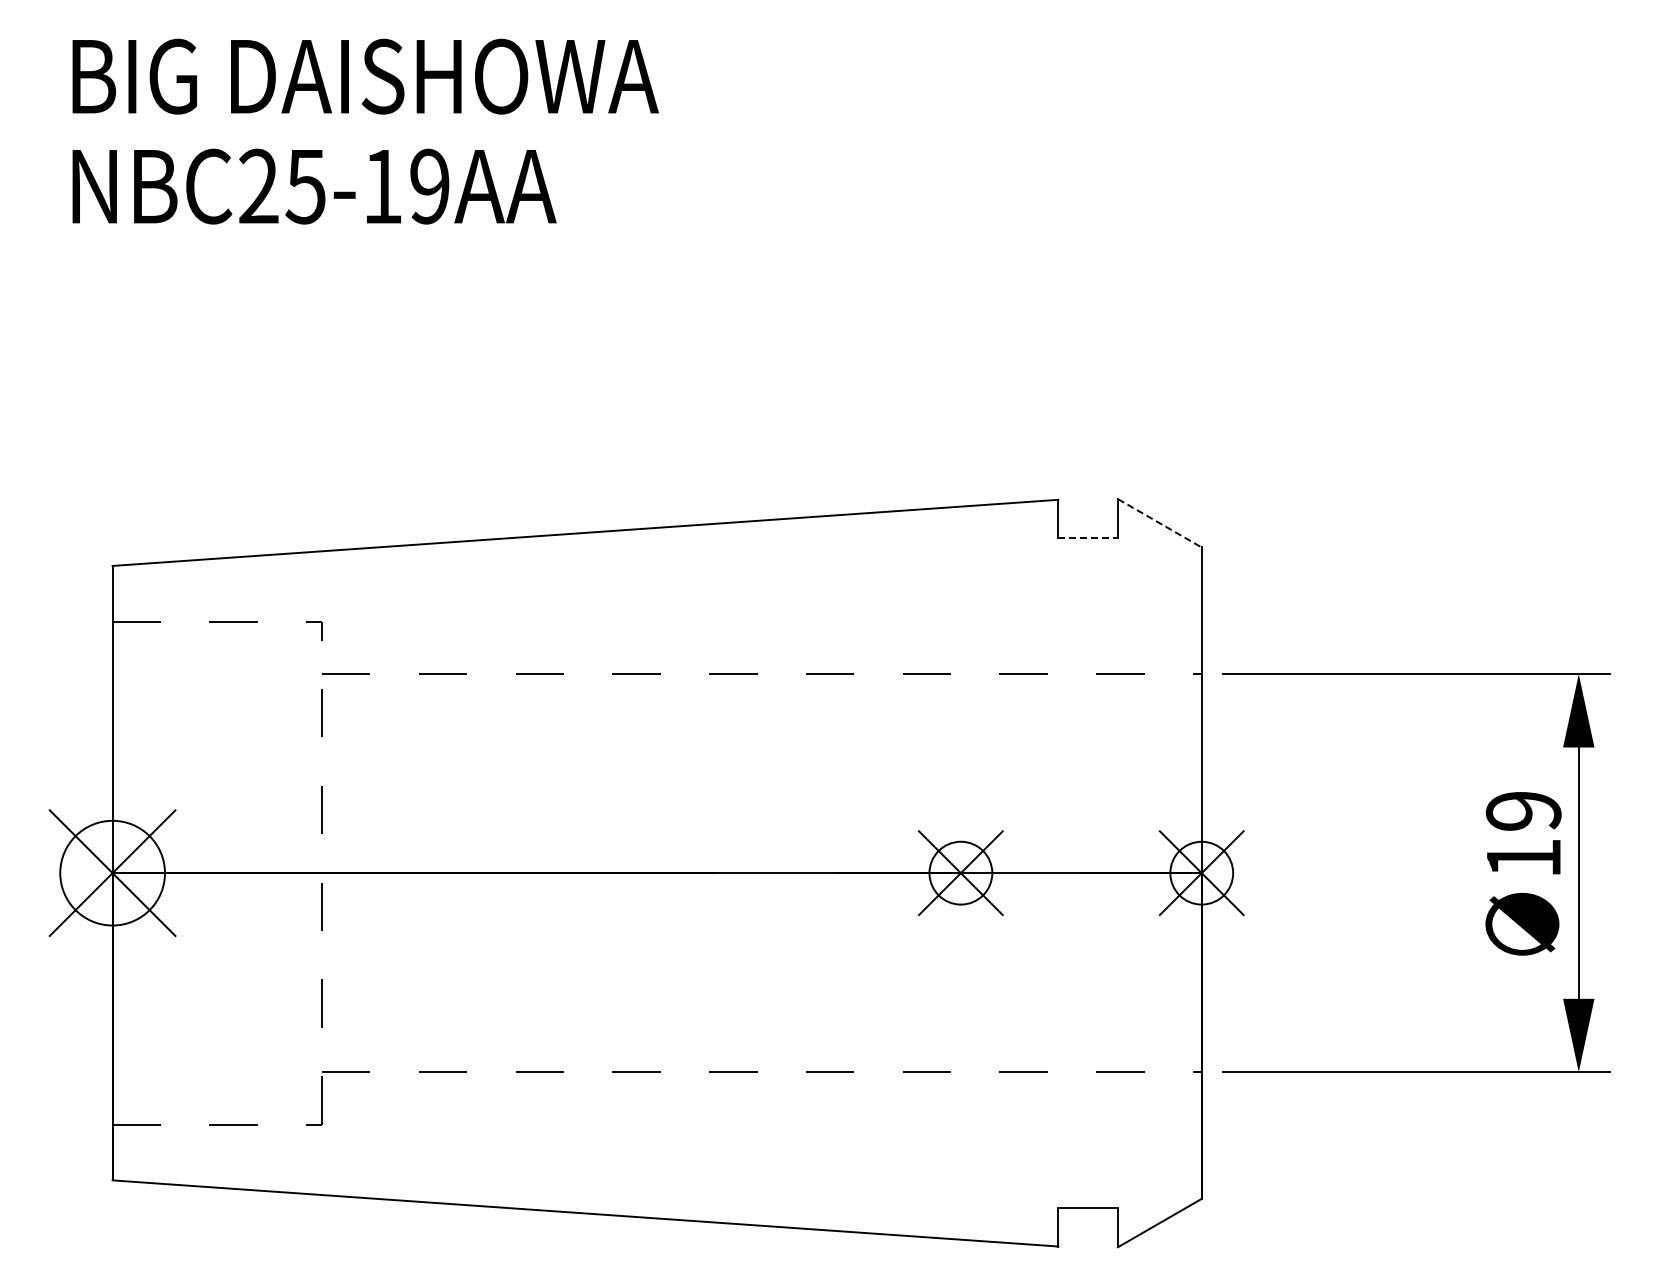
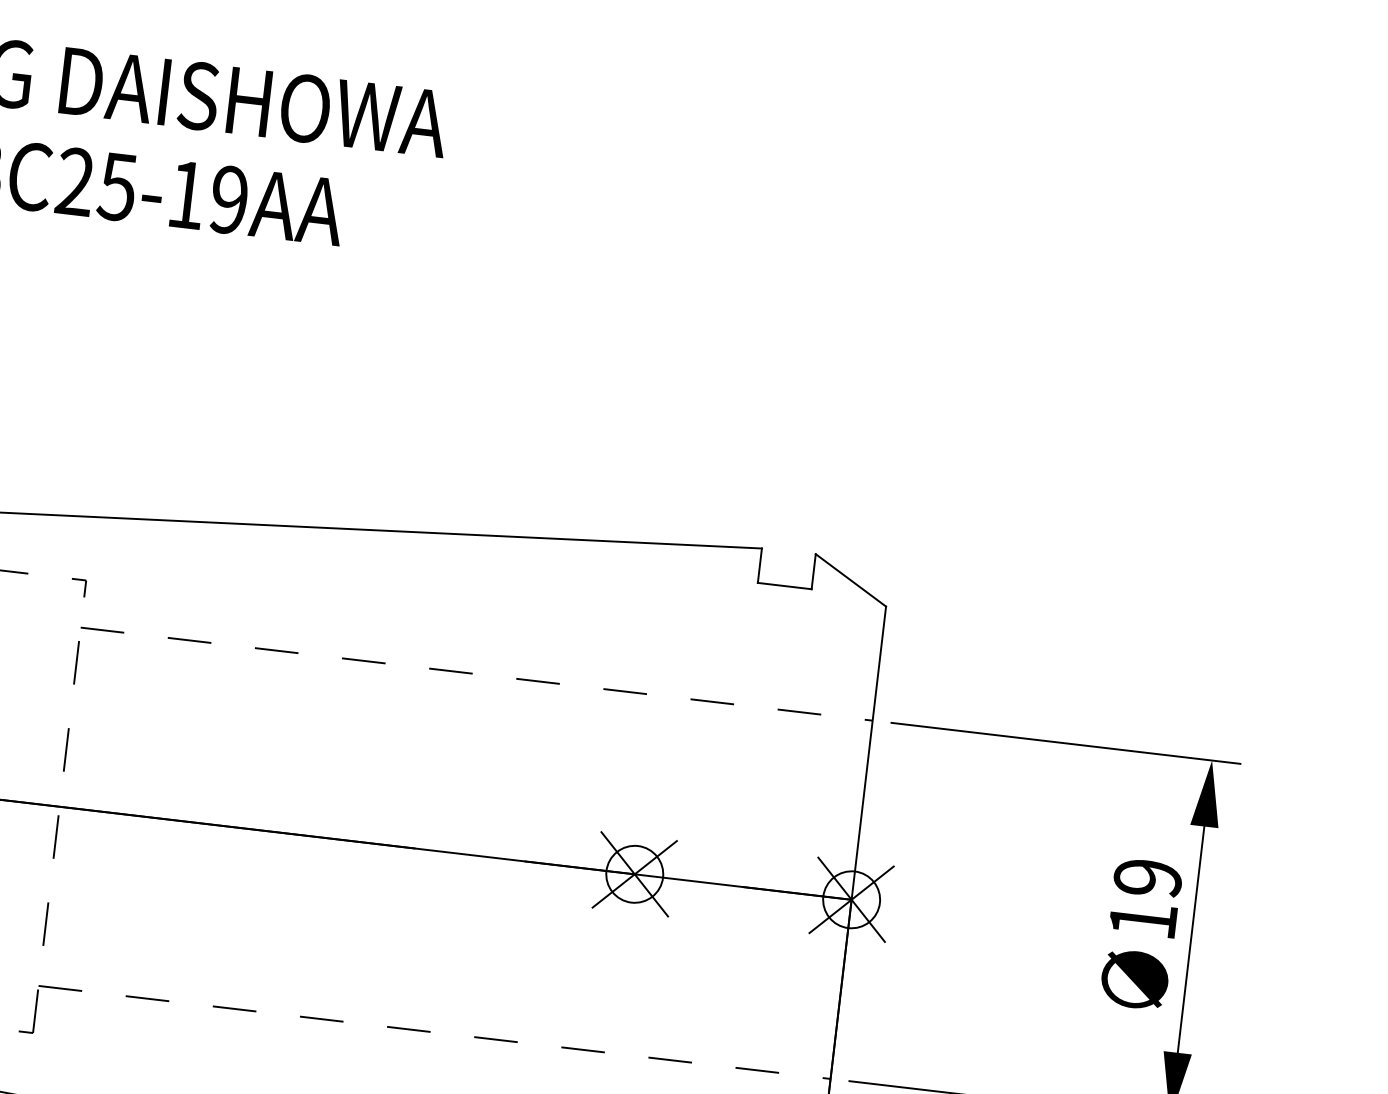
line: (1160, 523) -> (851, 580), dashed -> solid
line: (1088, 538) -> (785, 586), dashed -> solid

